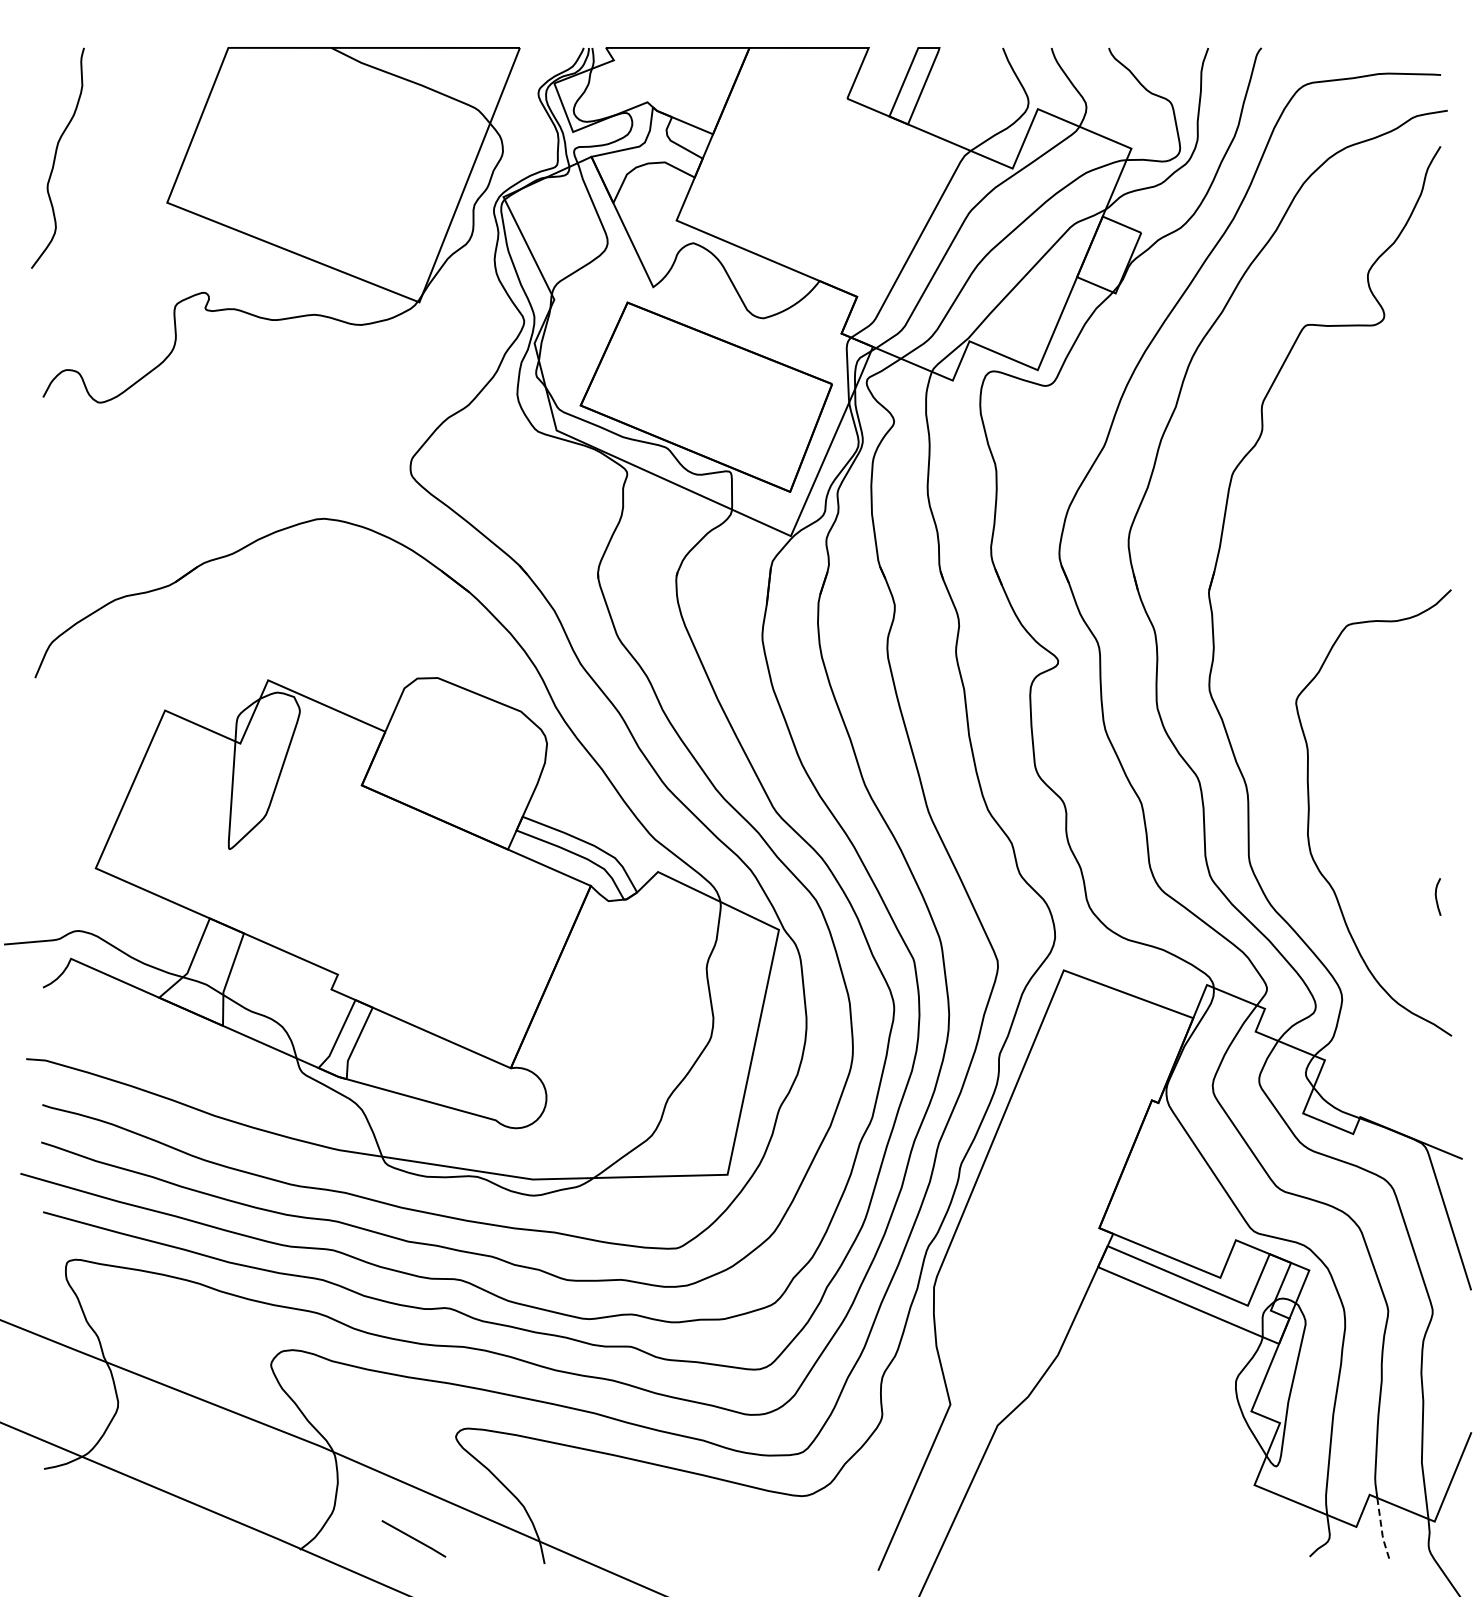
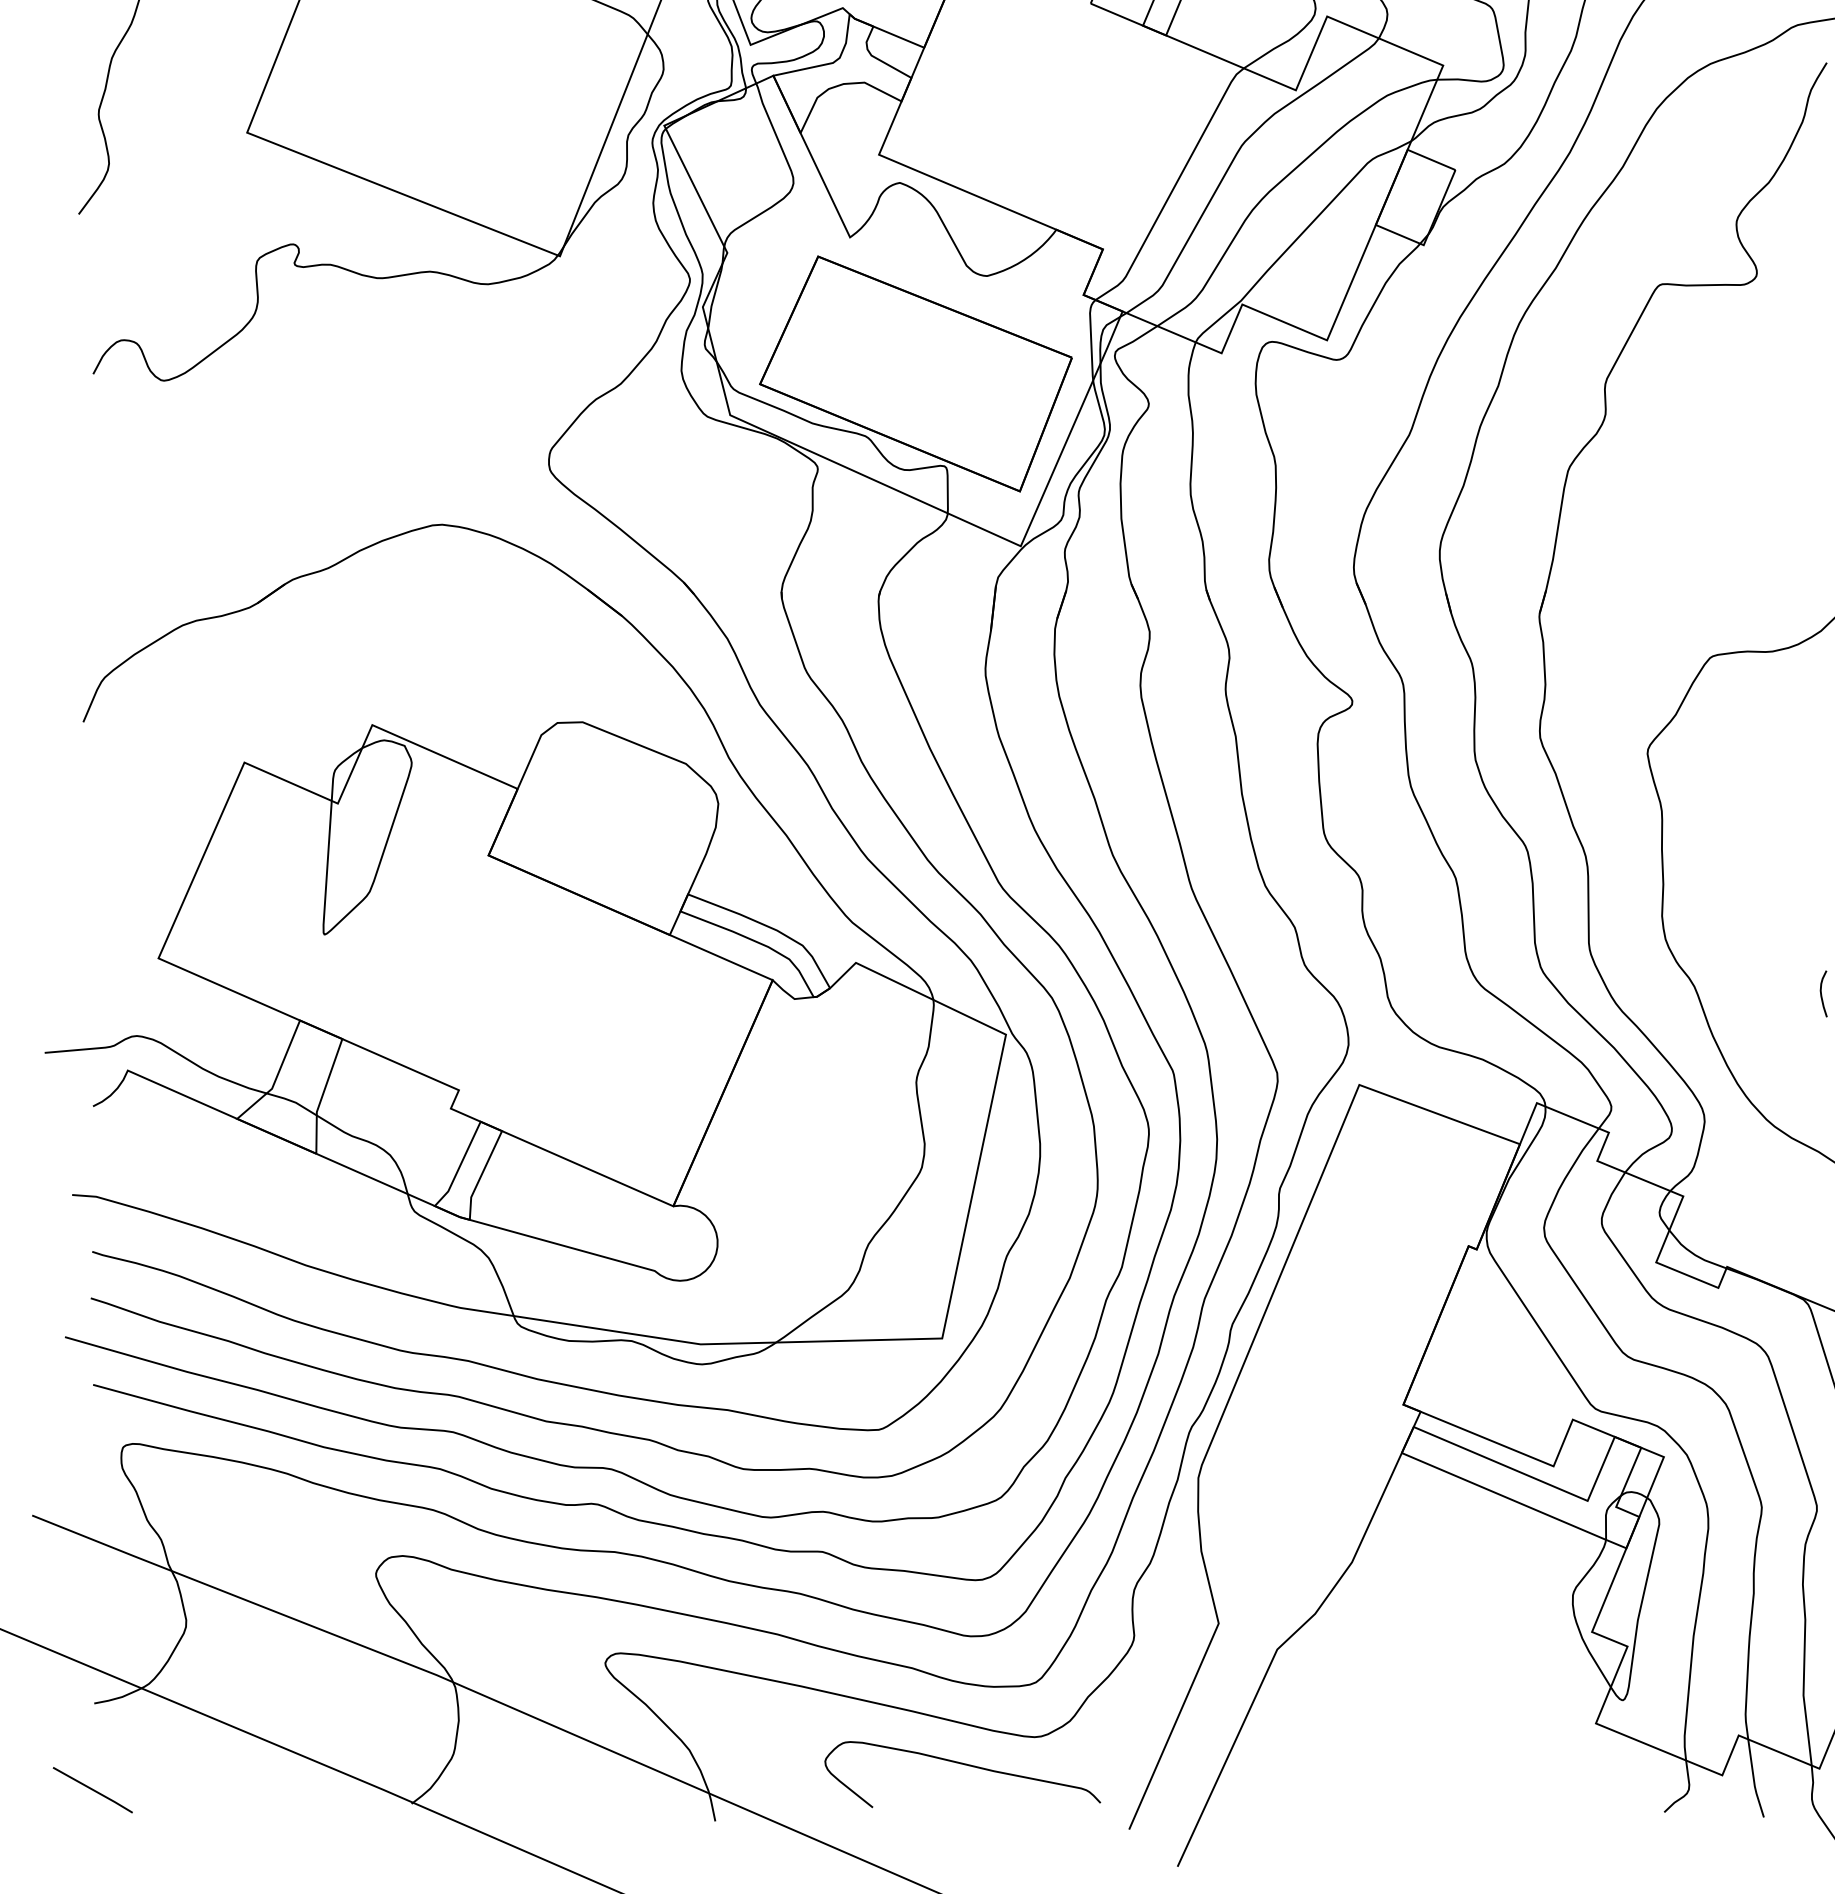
curve: (746, 1519) -> (965, 1766), added
line: (1381, 1531) -> (1753, 1780), dashed -> solid
line: (413, 1538) -> (92, 1789), moved

